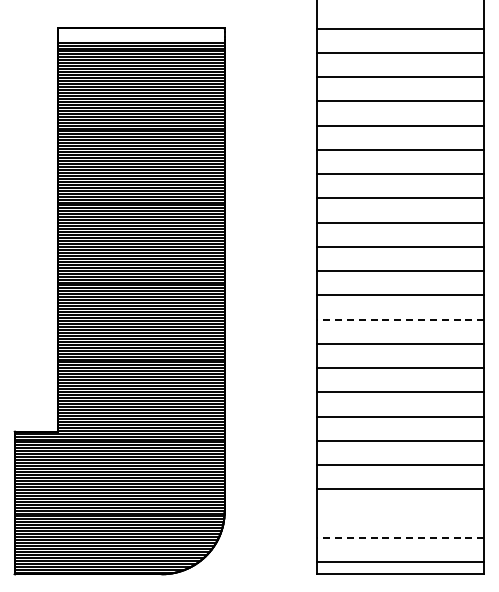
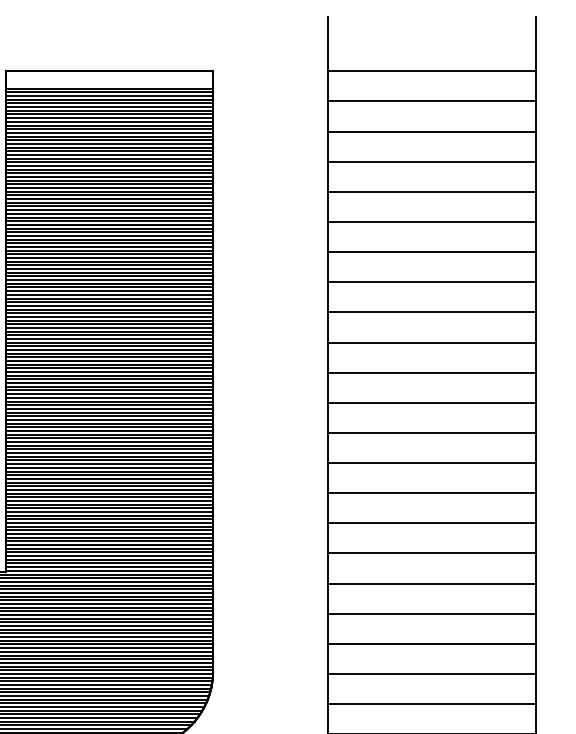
line: (400, 319) -> (431, 432), dashed -> solid
line: (400, 513) -> (431, 673), added
line: (400, 537) -> (431, 703), dashed -> solid

